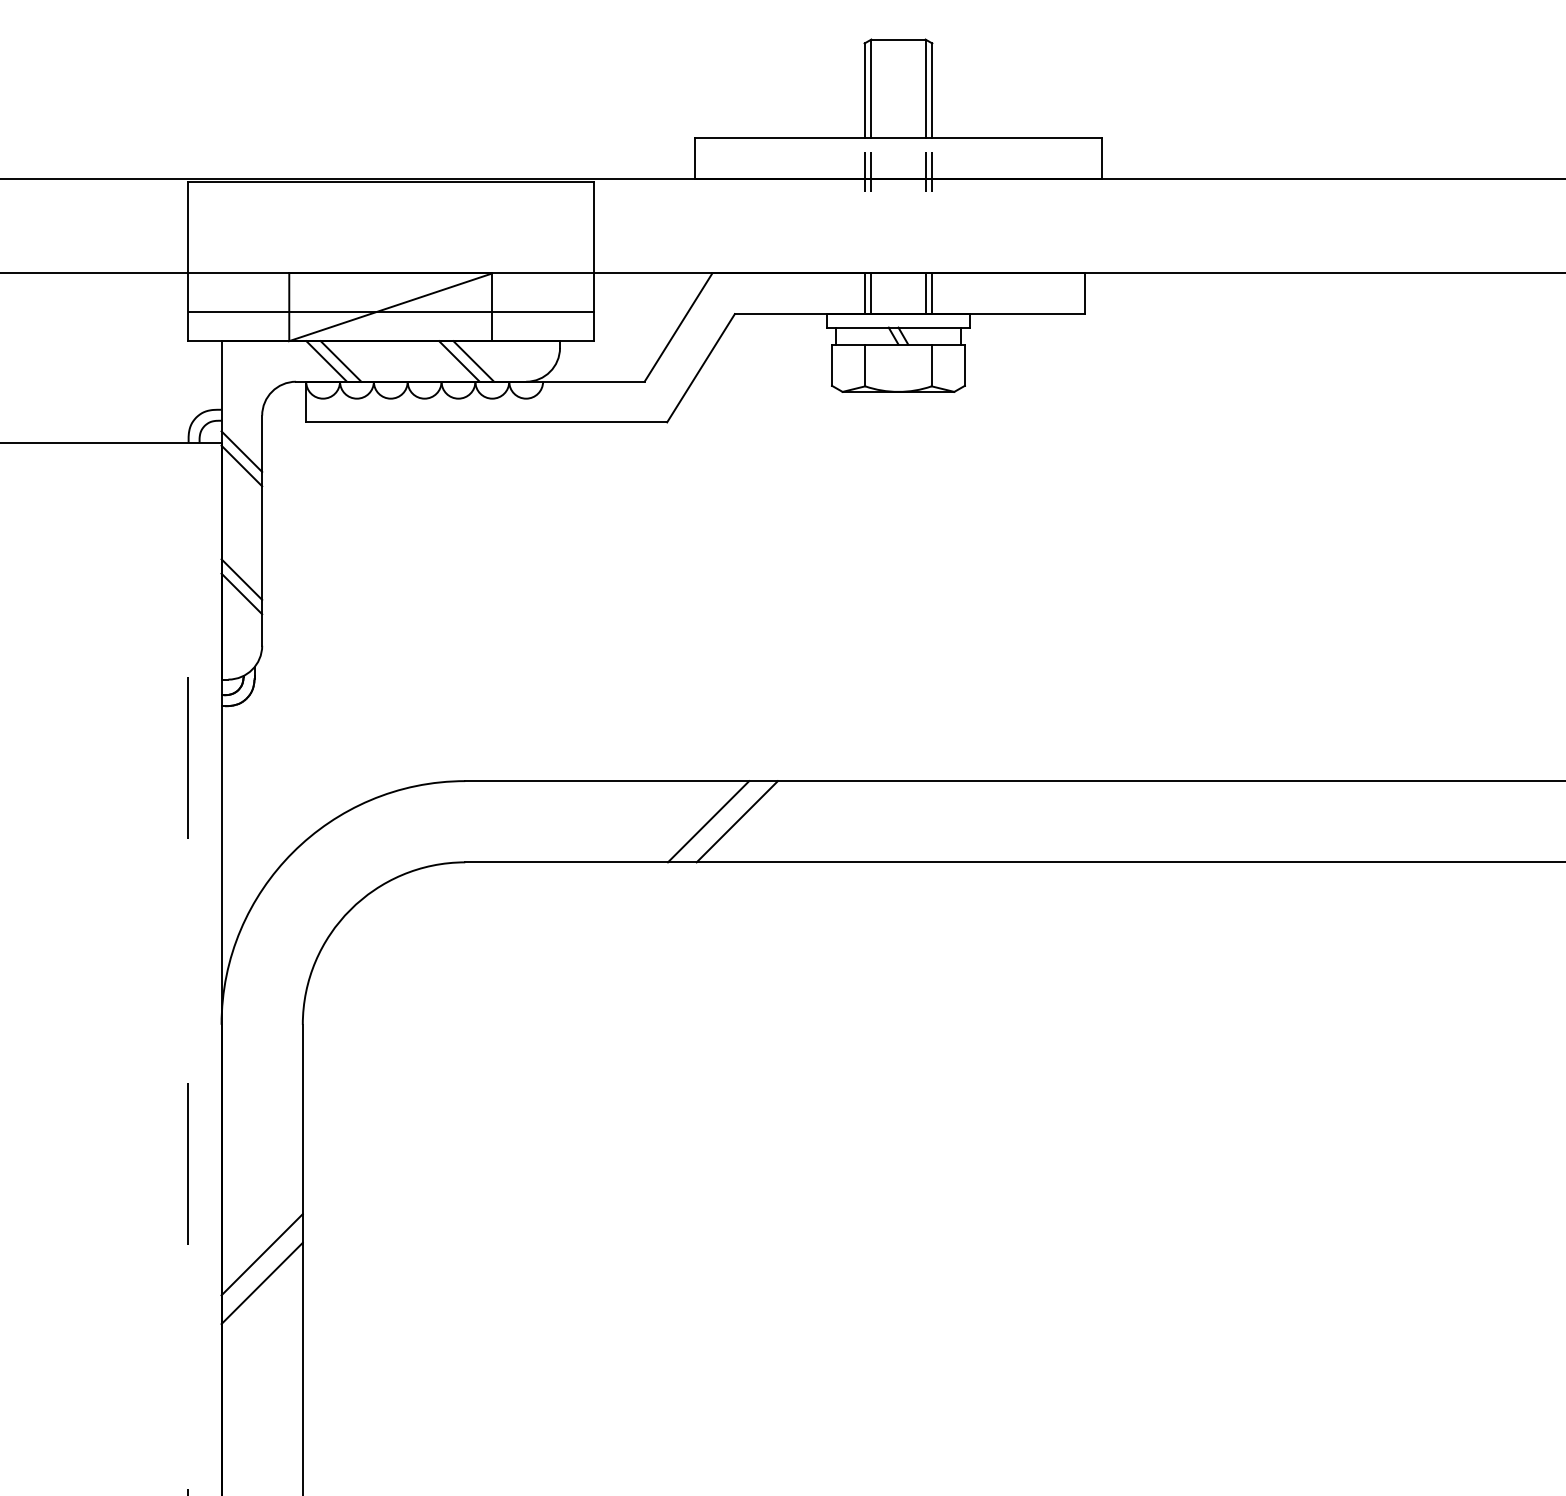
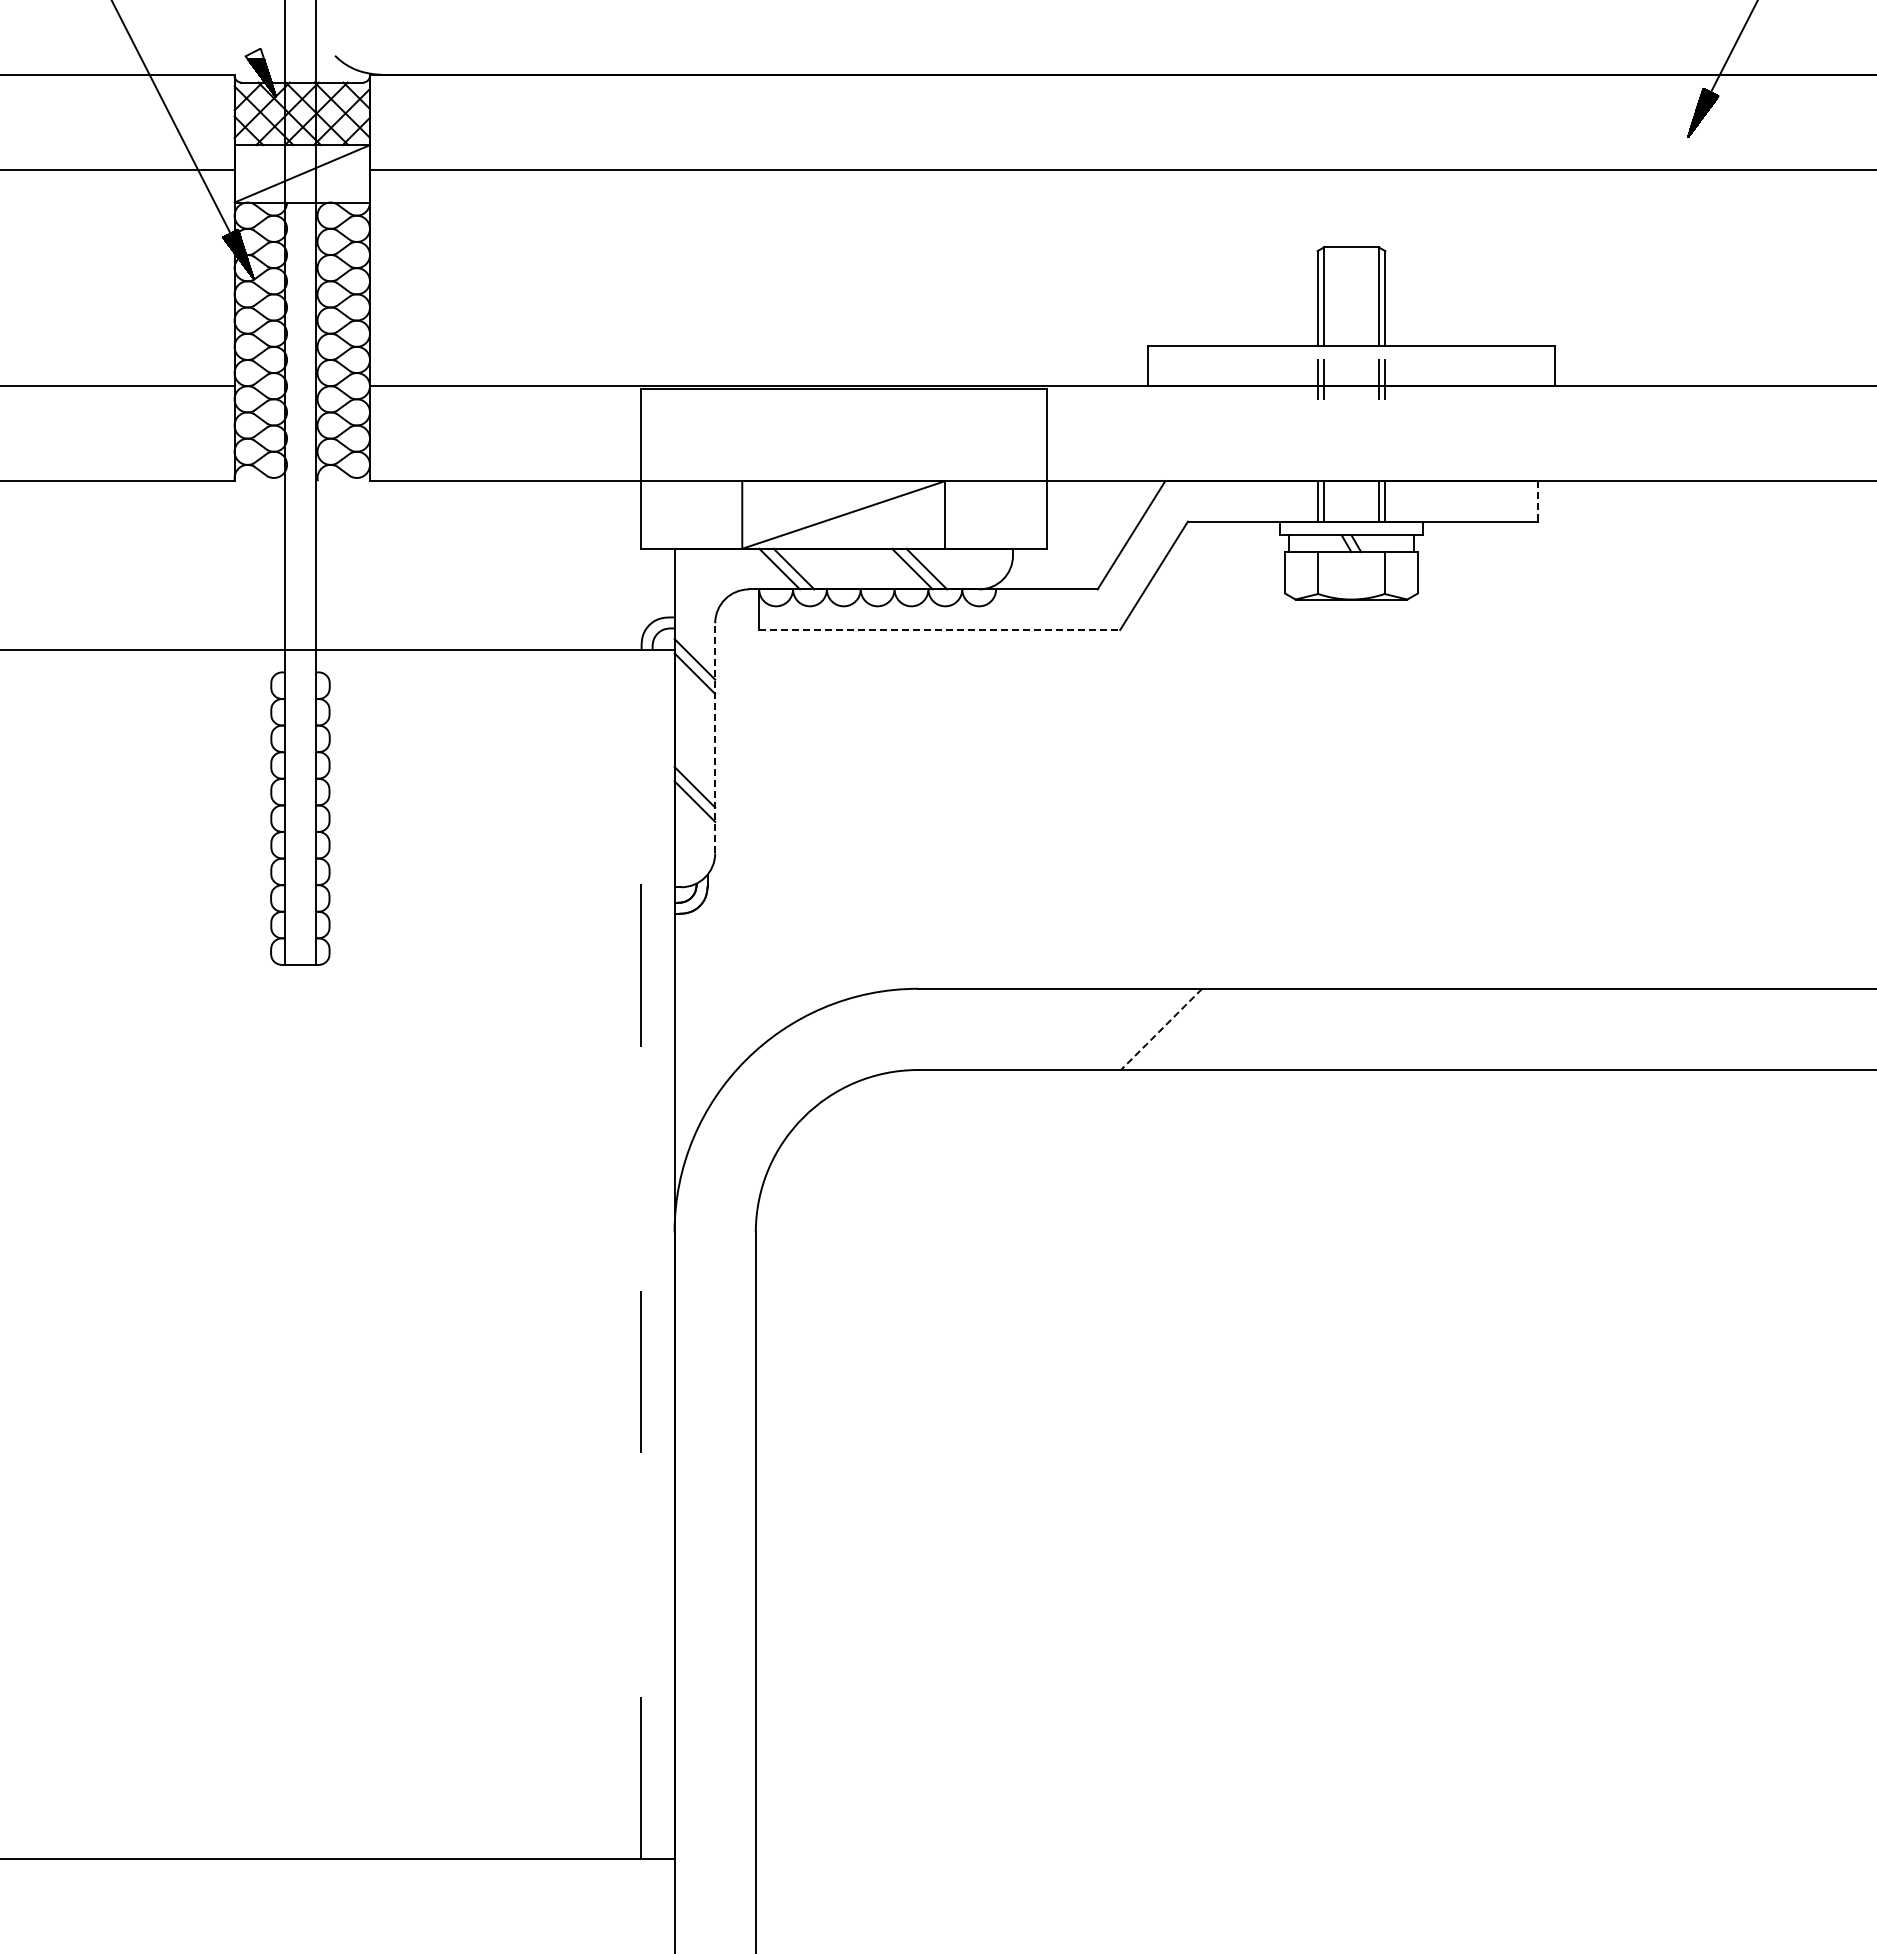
line: (1084, 293) -> (1537, 501), solid -> dashed
line: (390, 311) -> (843, 519), removed
line: (487, 422) -> (940, 630), solid -> dashed
line: (262, 529) -> (715, 737), solid -> dashed
line: (708, 821) -> (1161, 1029), solid -> dashed
line: (736, 821) -> (1189, 1029), removed
line: (261, 1254) -> (714, 1462), removed
line: (261, 1282) -> (714, 1490), removed

